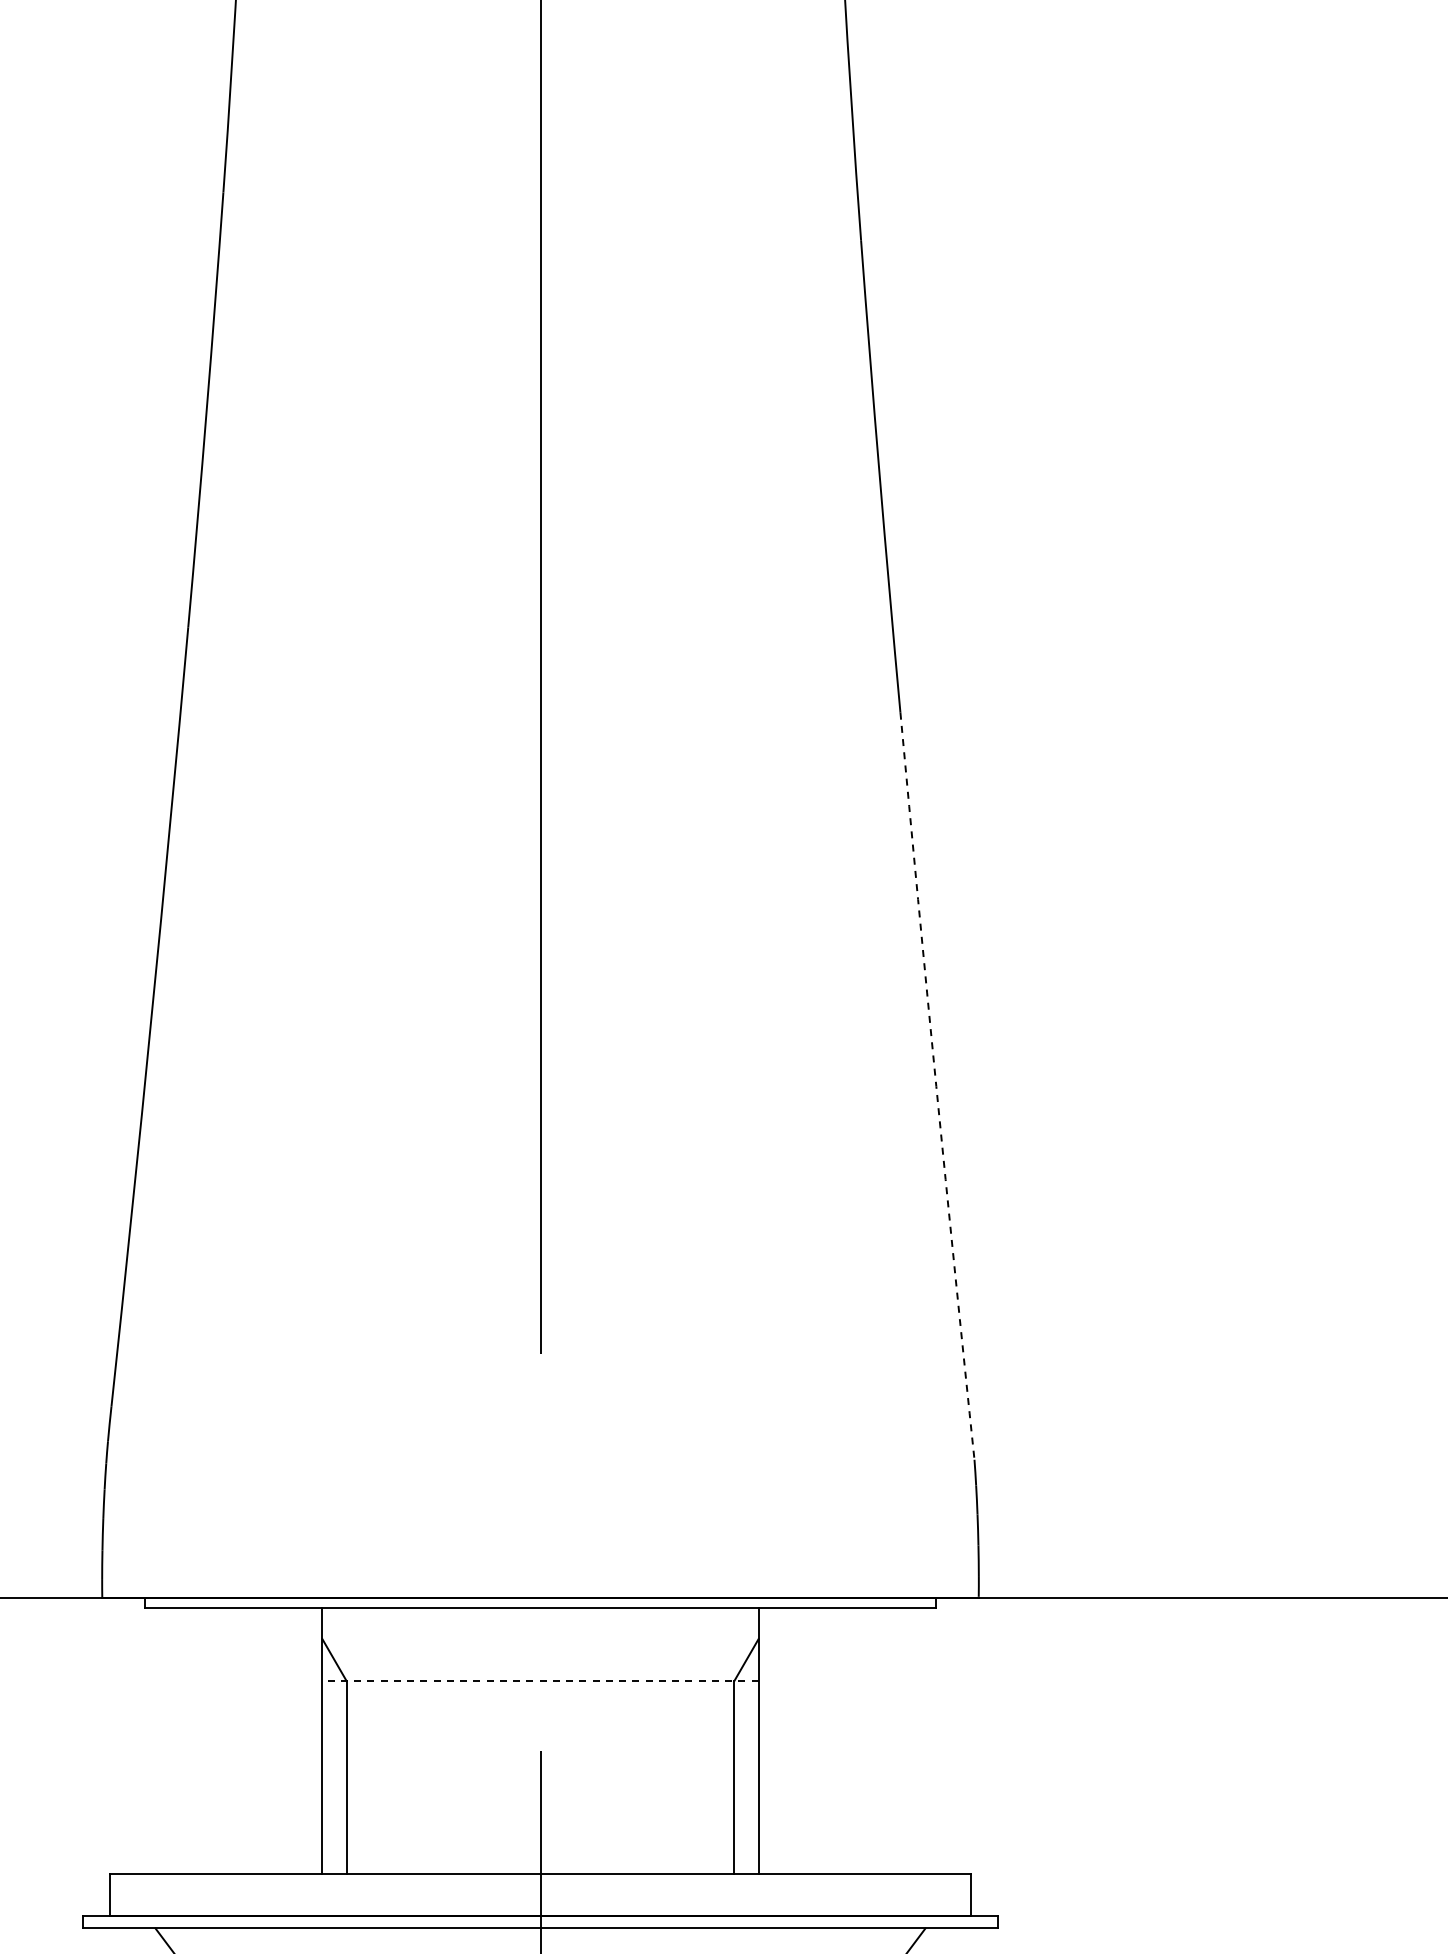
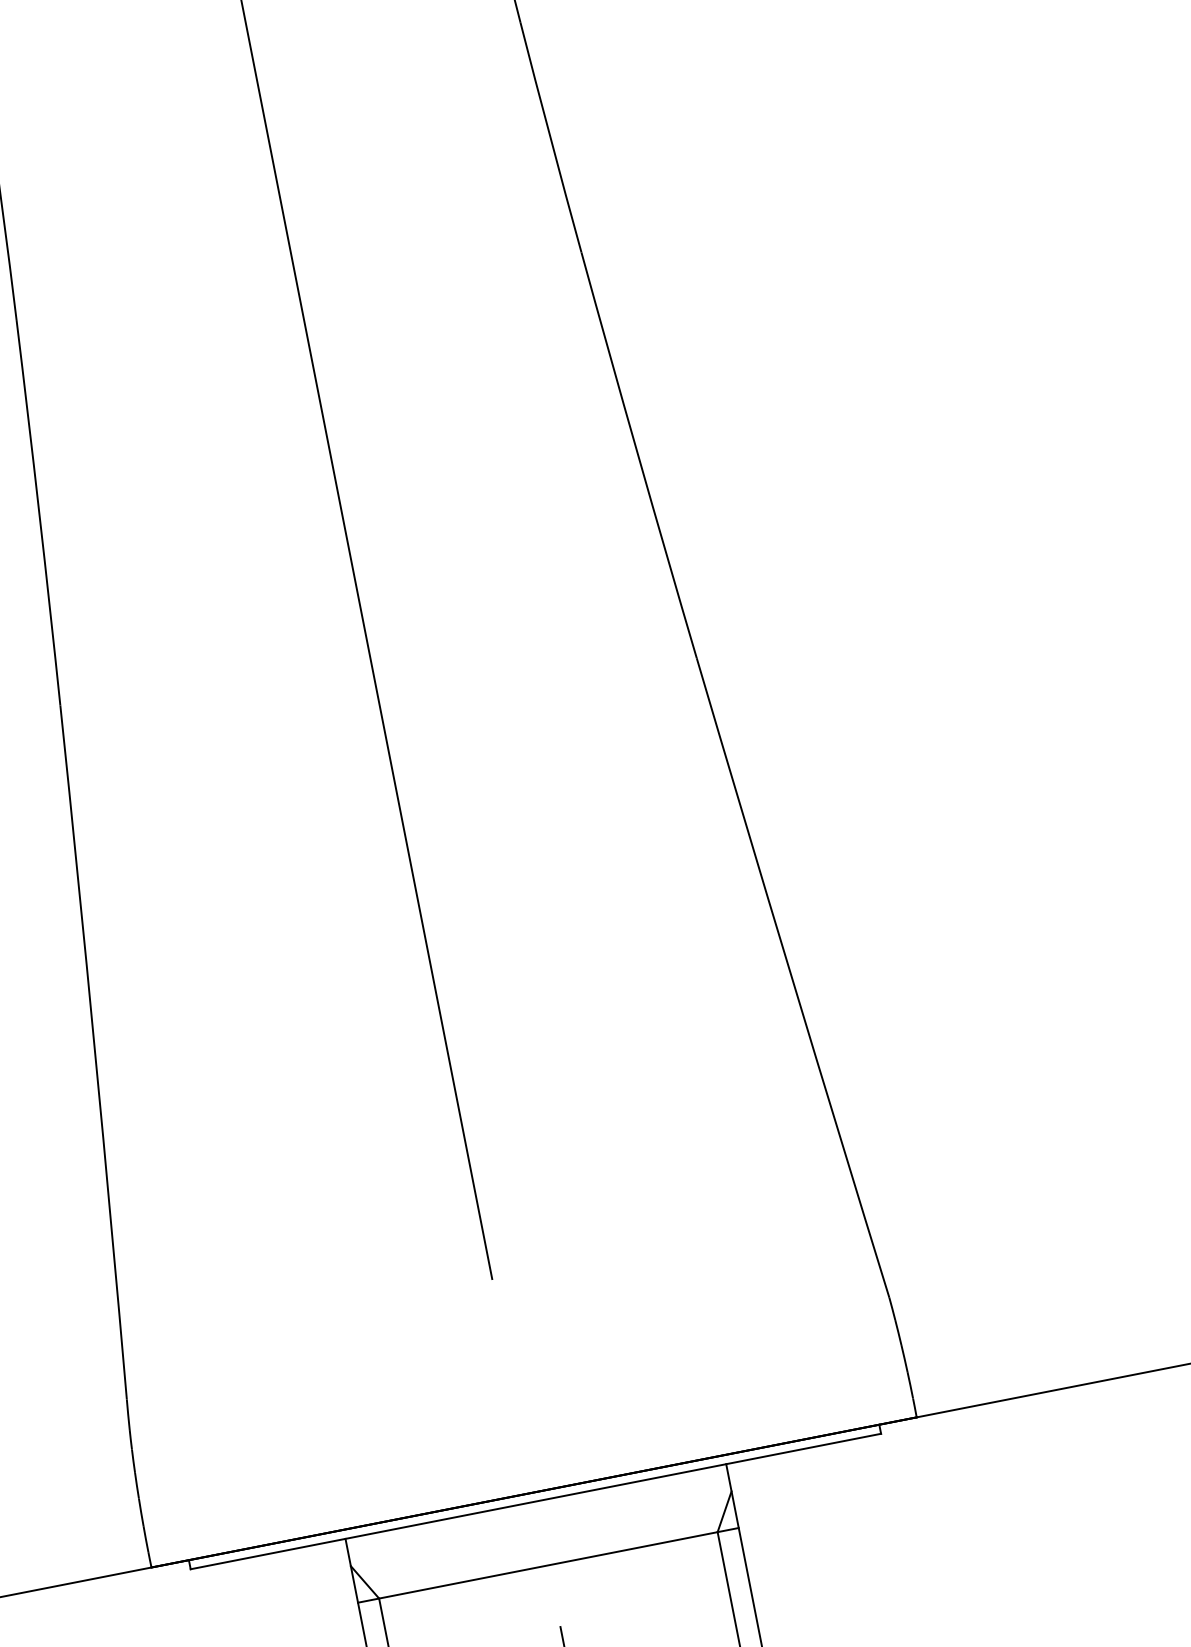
arc: (936, 1086) -> (792, 978), dashed -> solid
line: (540, 1681) -> (548, 1565), dashed -> solid

